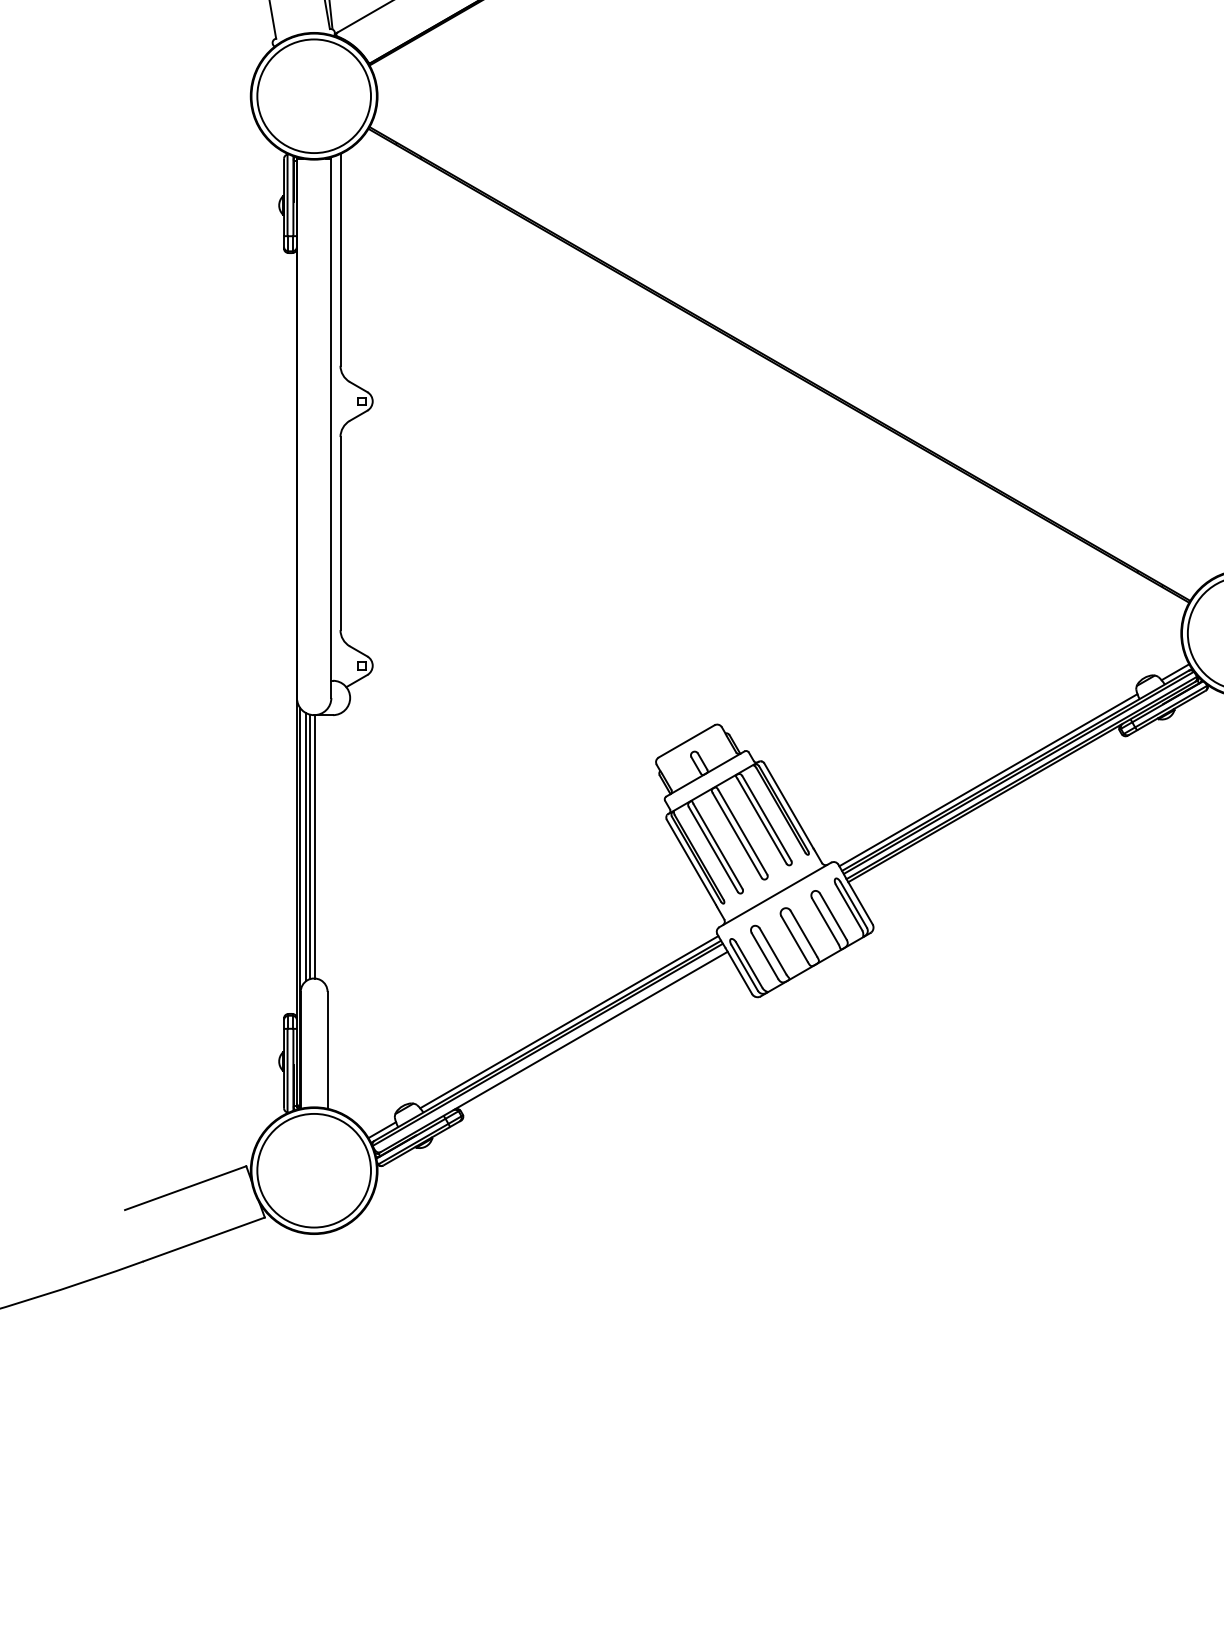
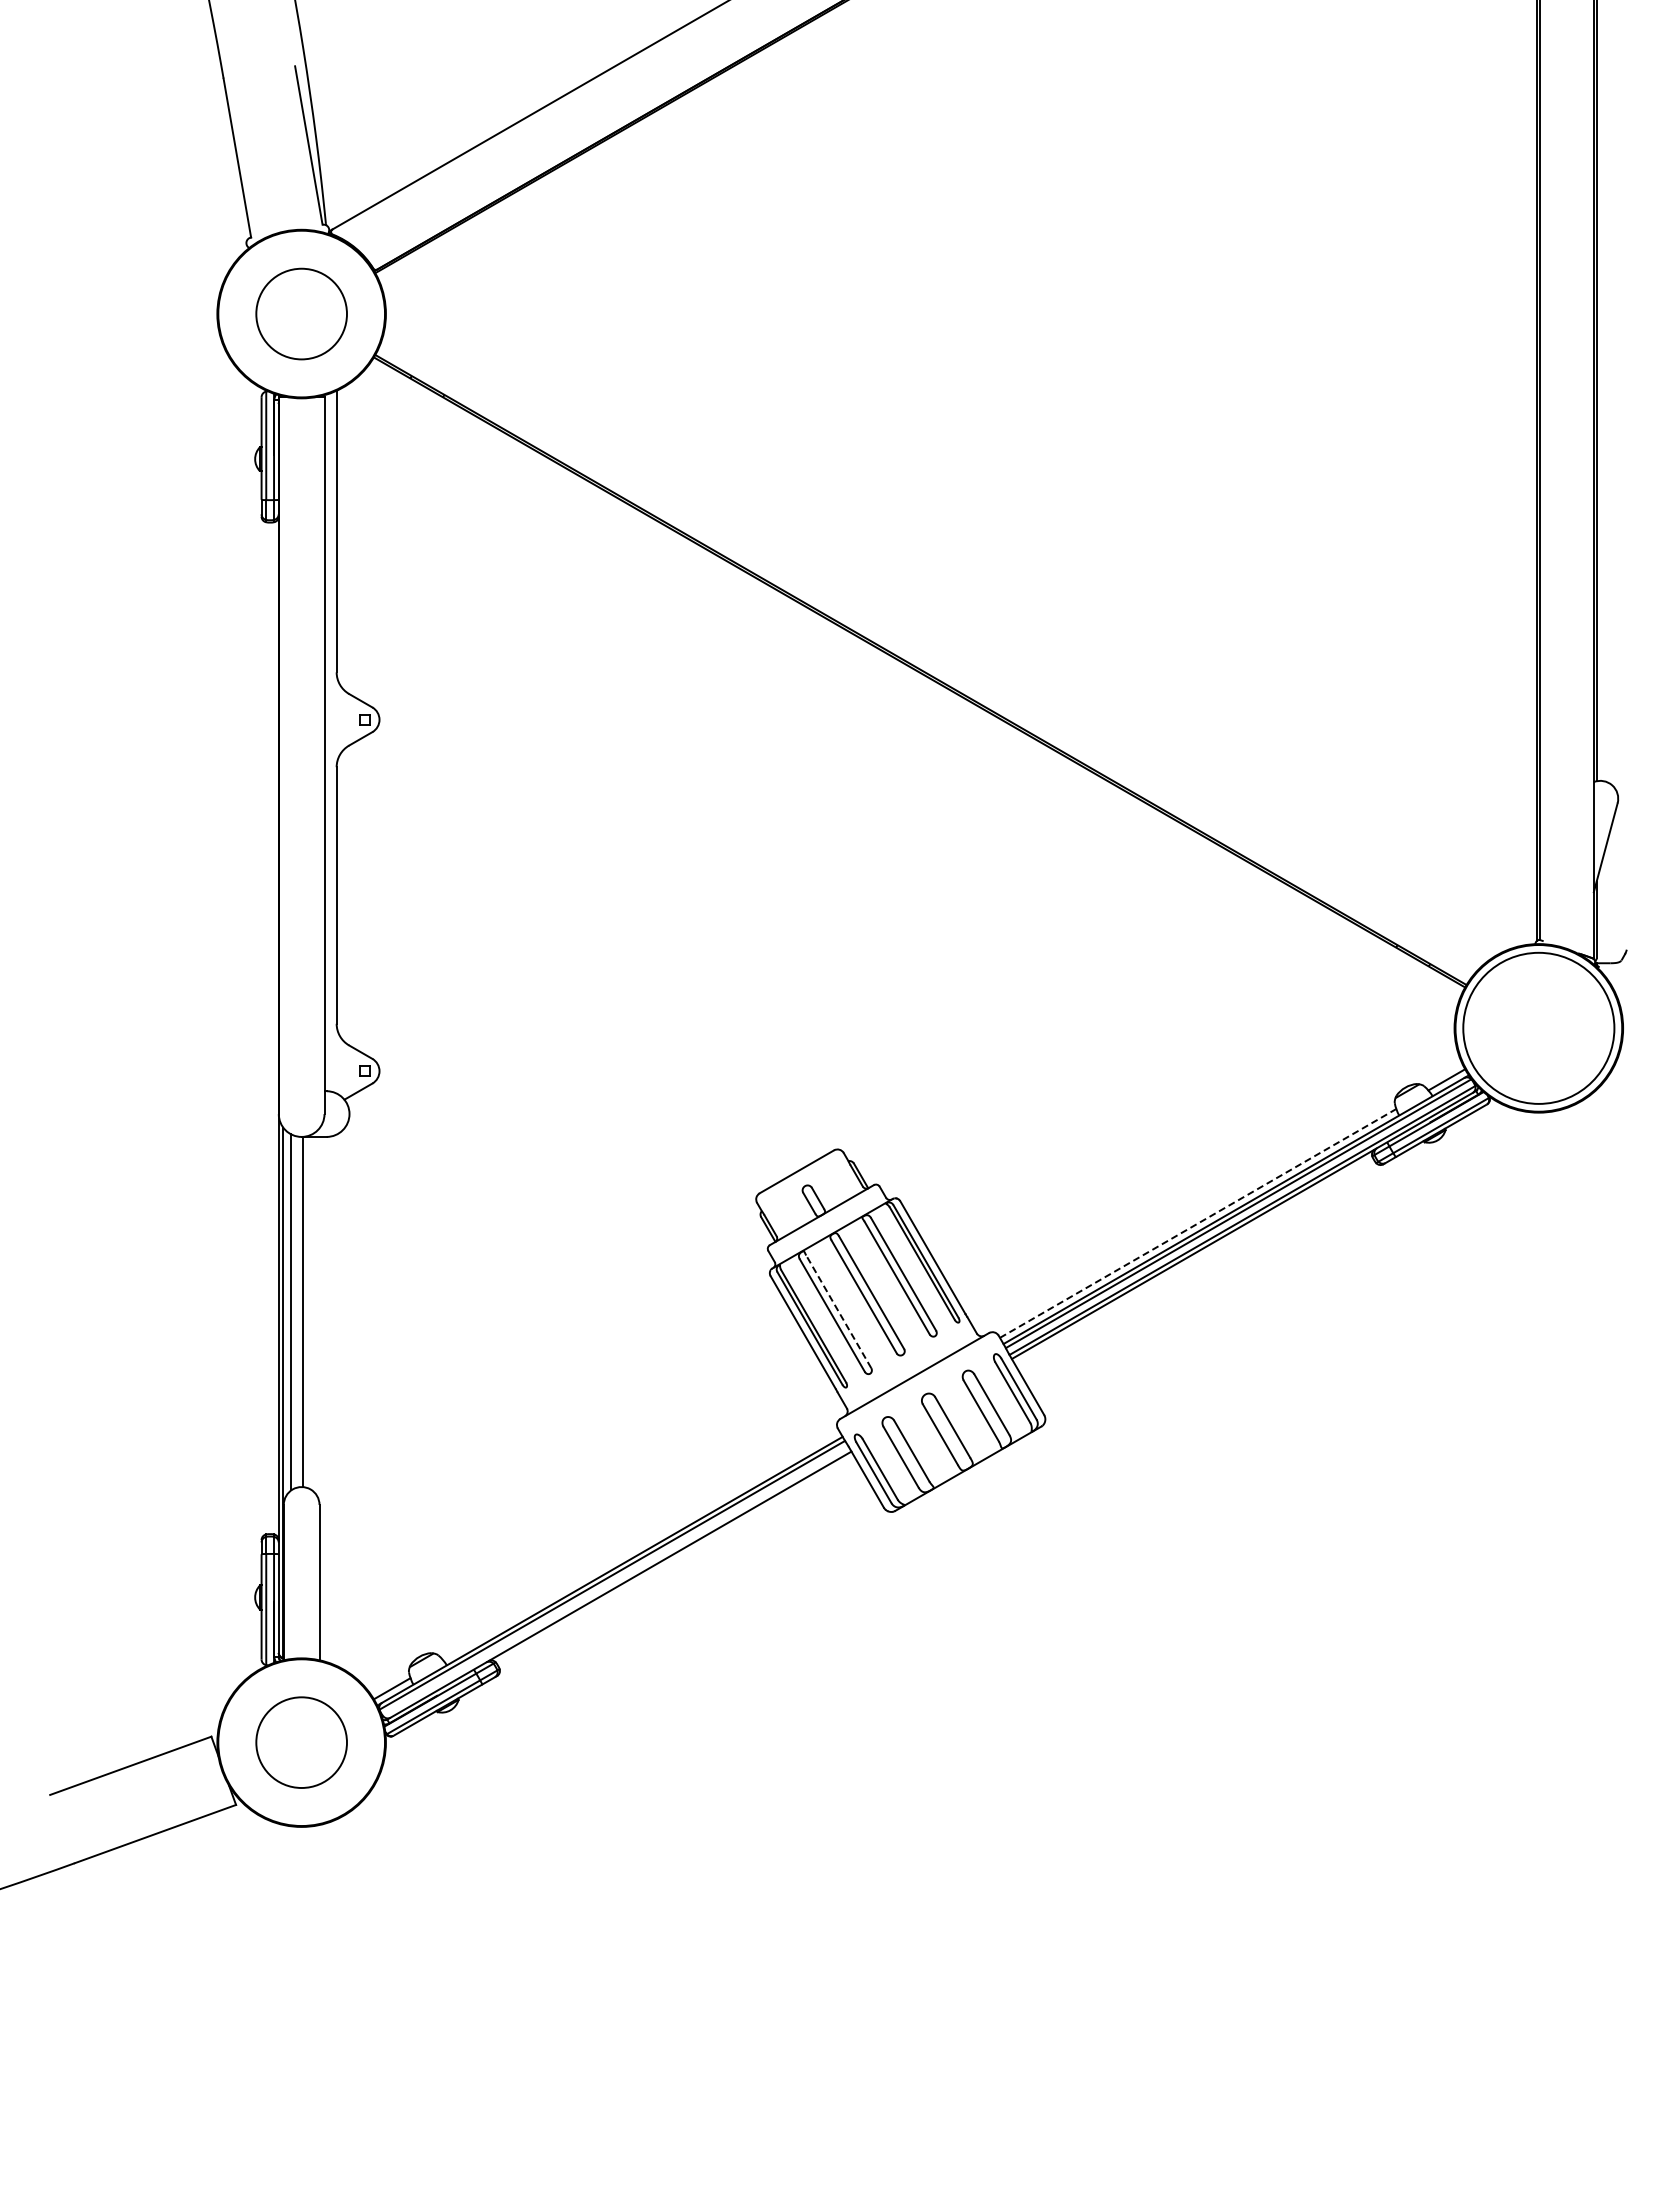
circle: (314, 95) -> (301, 313), size x0.6
line: (988, 780) -> (1198, 1223), solid -> dashed
line: (717, 846) -> (838, 1311), solid -> dashed
line: (309, 847) -> (295, 1312), removed
line: (569, 1021) -> (640, 1544), removed
circle: (314, 1170) -> (301, 1742), size x0.6

